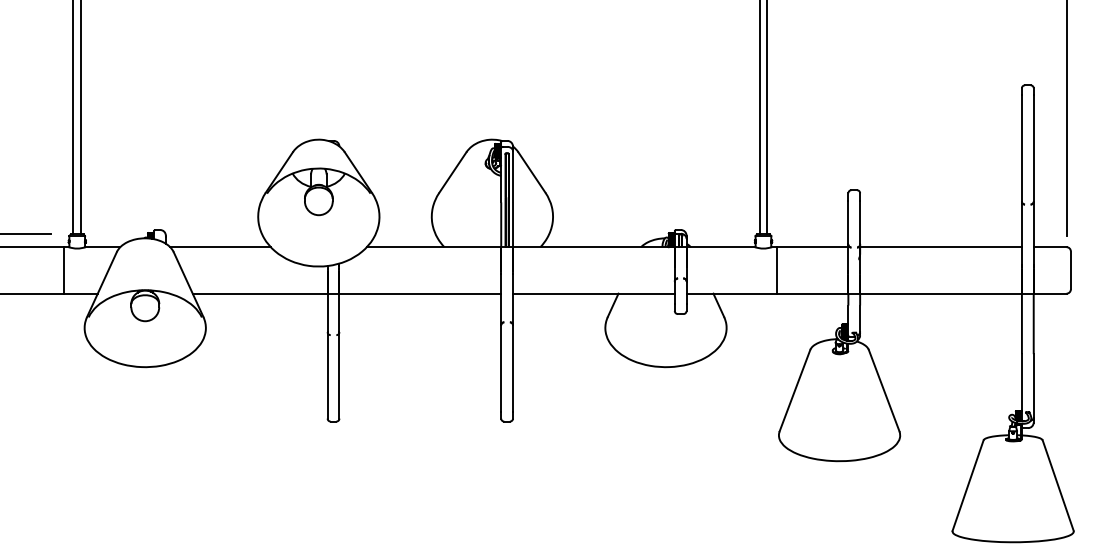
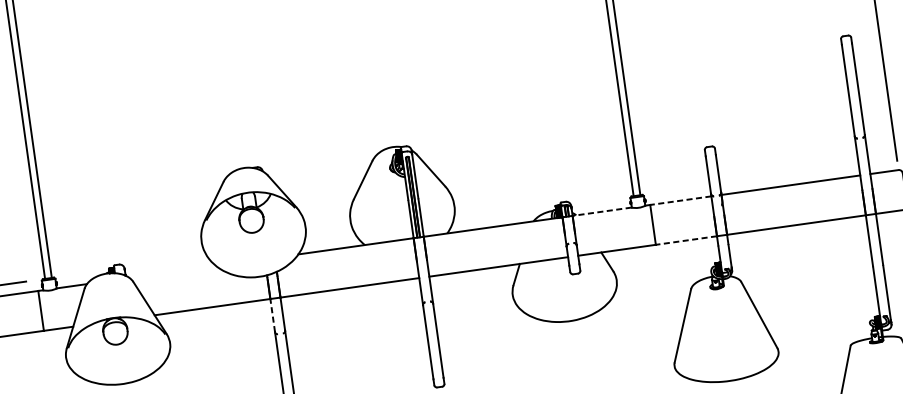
line: (220, 247) -> (172, 272), removed
line: (720, 247) -> (601, 212), solid -> dashed
line: (812, 247) -> (680, 200), solid -> dashed
line: (812, 293) -> (686, 240), solid -> dashed
line: (327, 312) -> (272, 315), solid -> dashed

